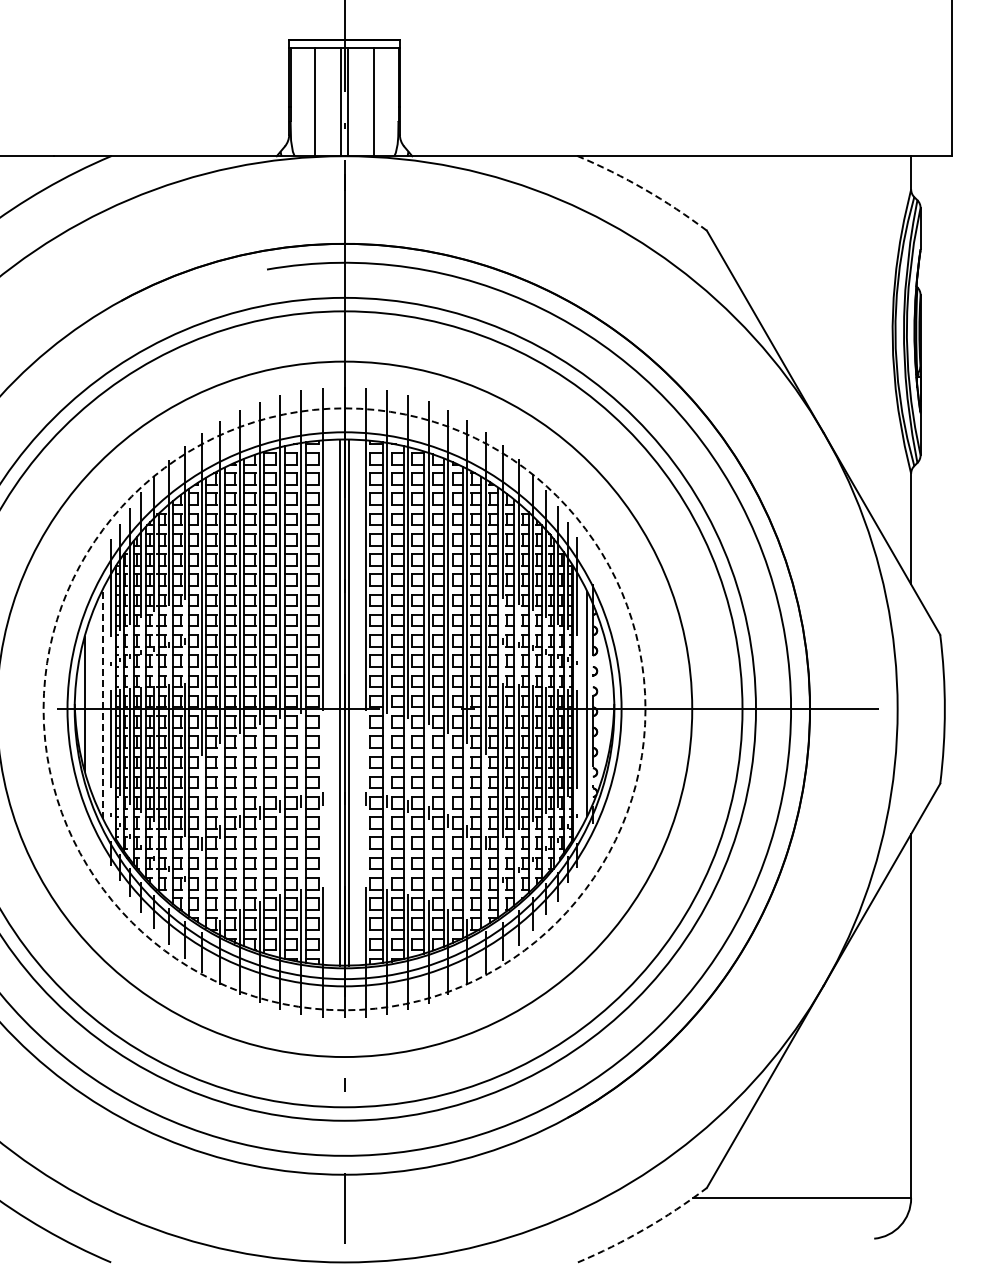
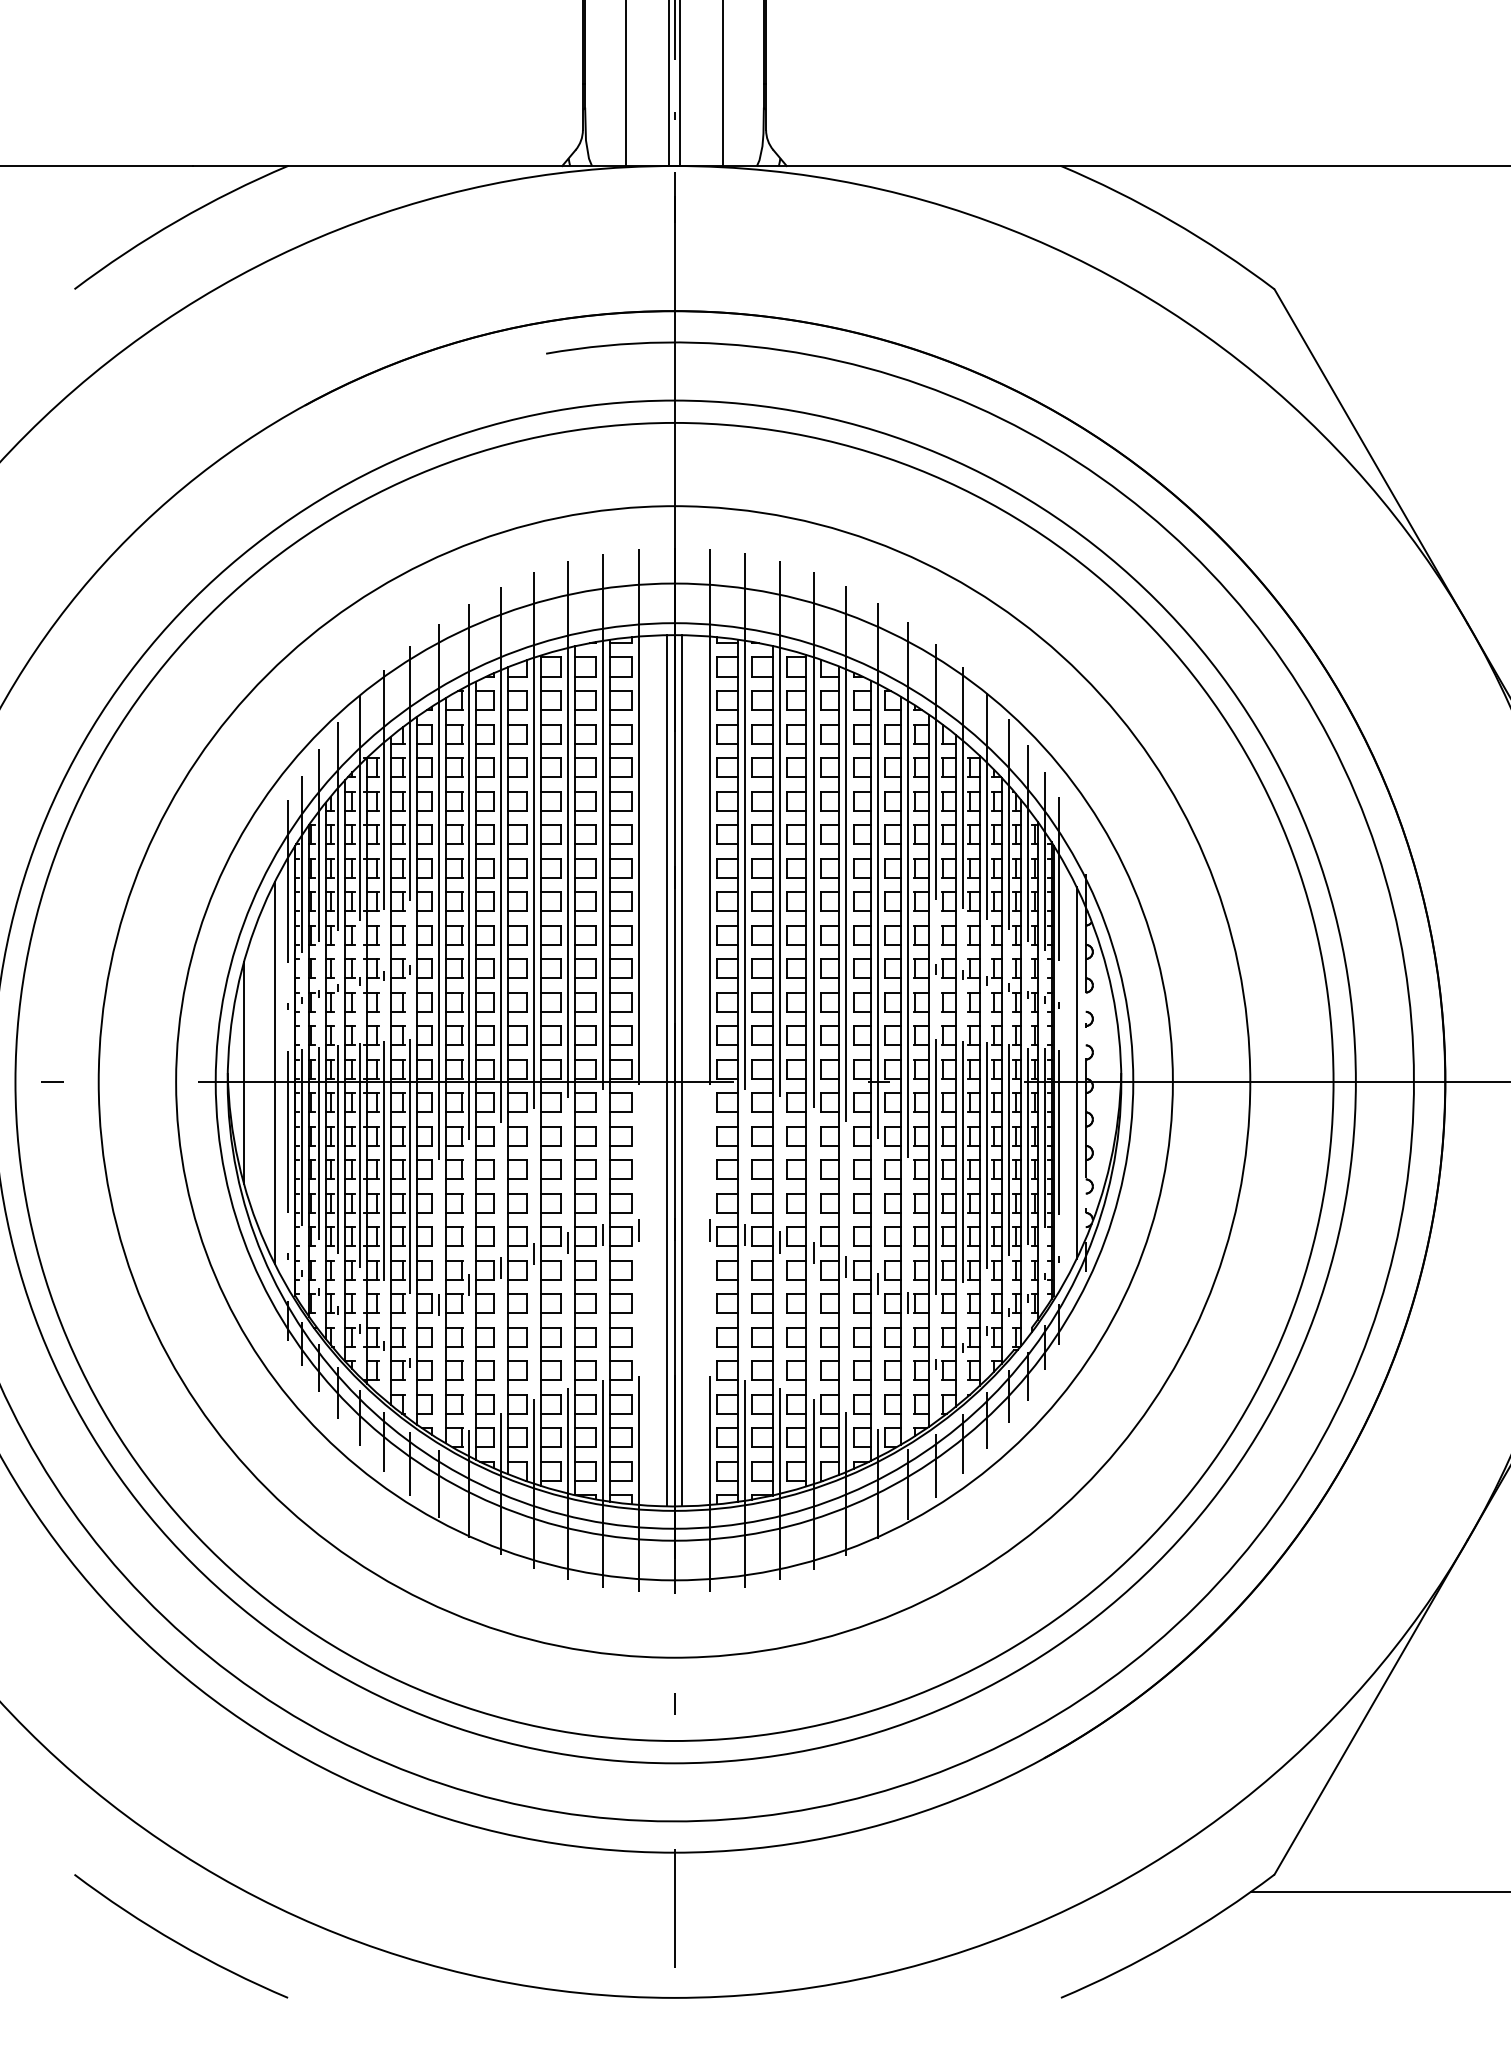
arc: (644, 189) -> (1171, 221), dashed -> solid
line: (103, 703) -> (275, 1072), dashed -> solid
circle: (344, 709) -> (674, 1082), dashed -> solid
arc: (644, 1229) -> (1171, 1943), dashed -> solid

